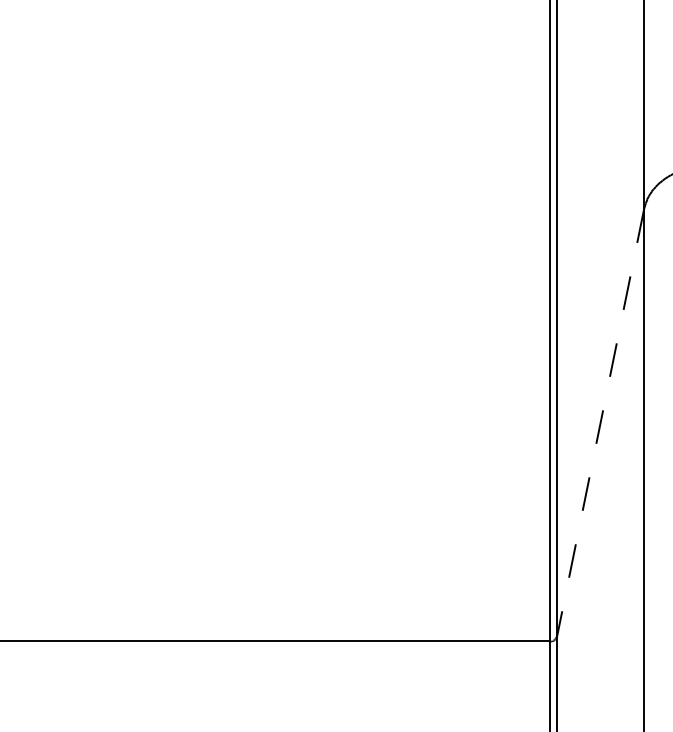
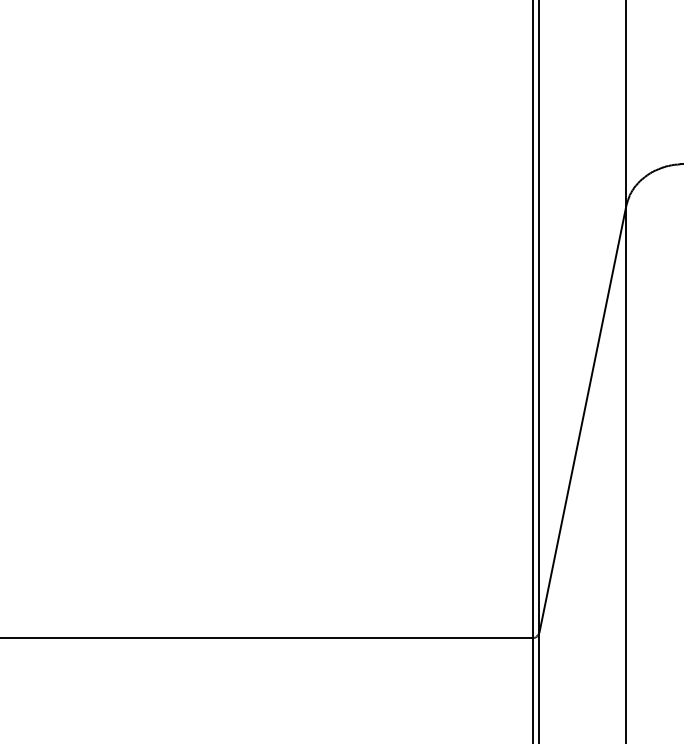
line: (600, 423) -> (582, 419), dashed -> solid

